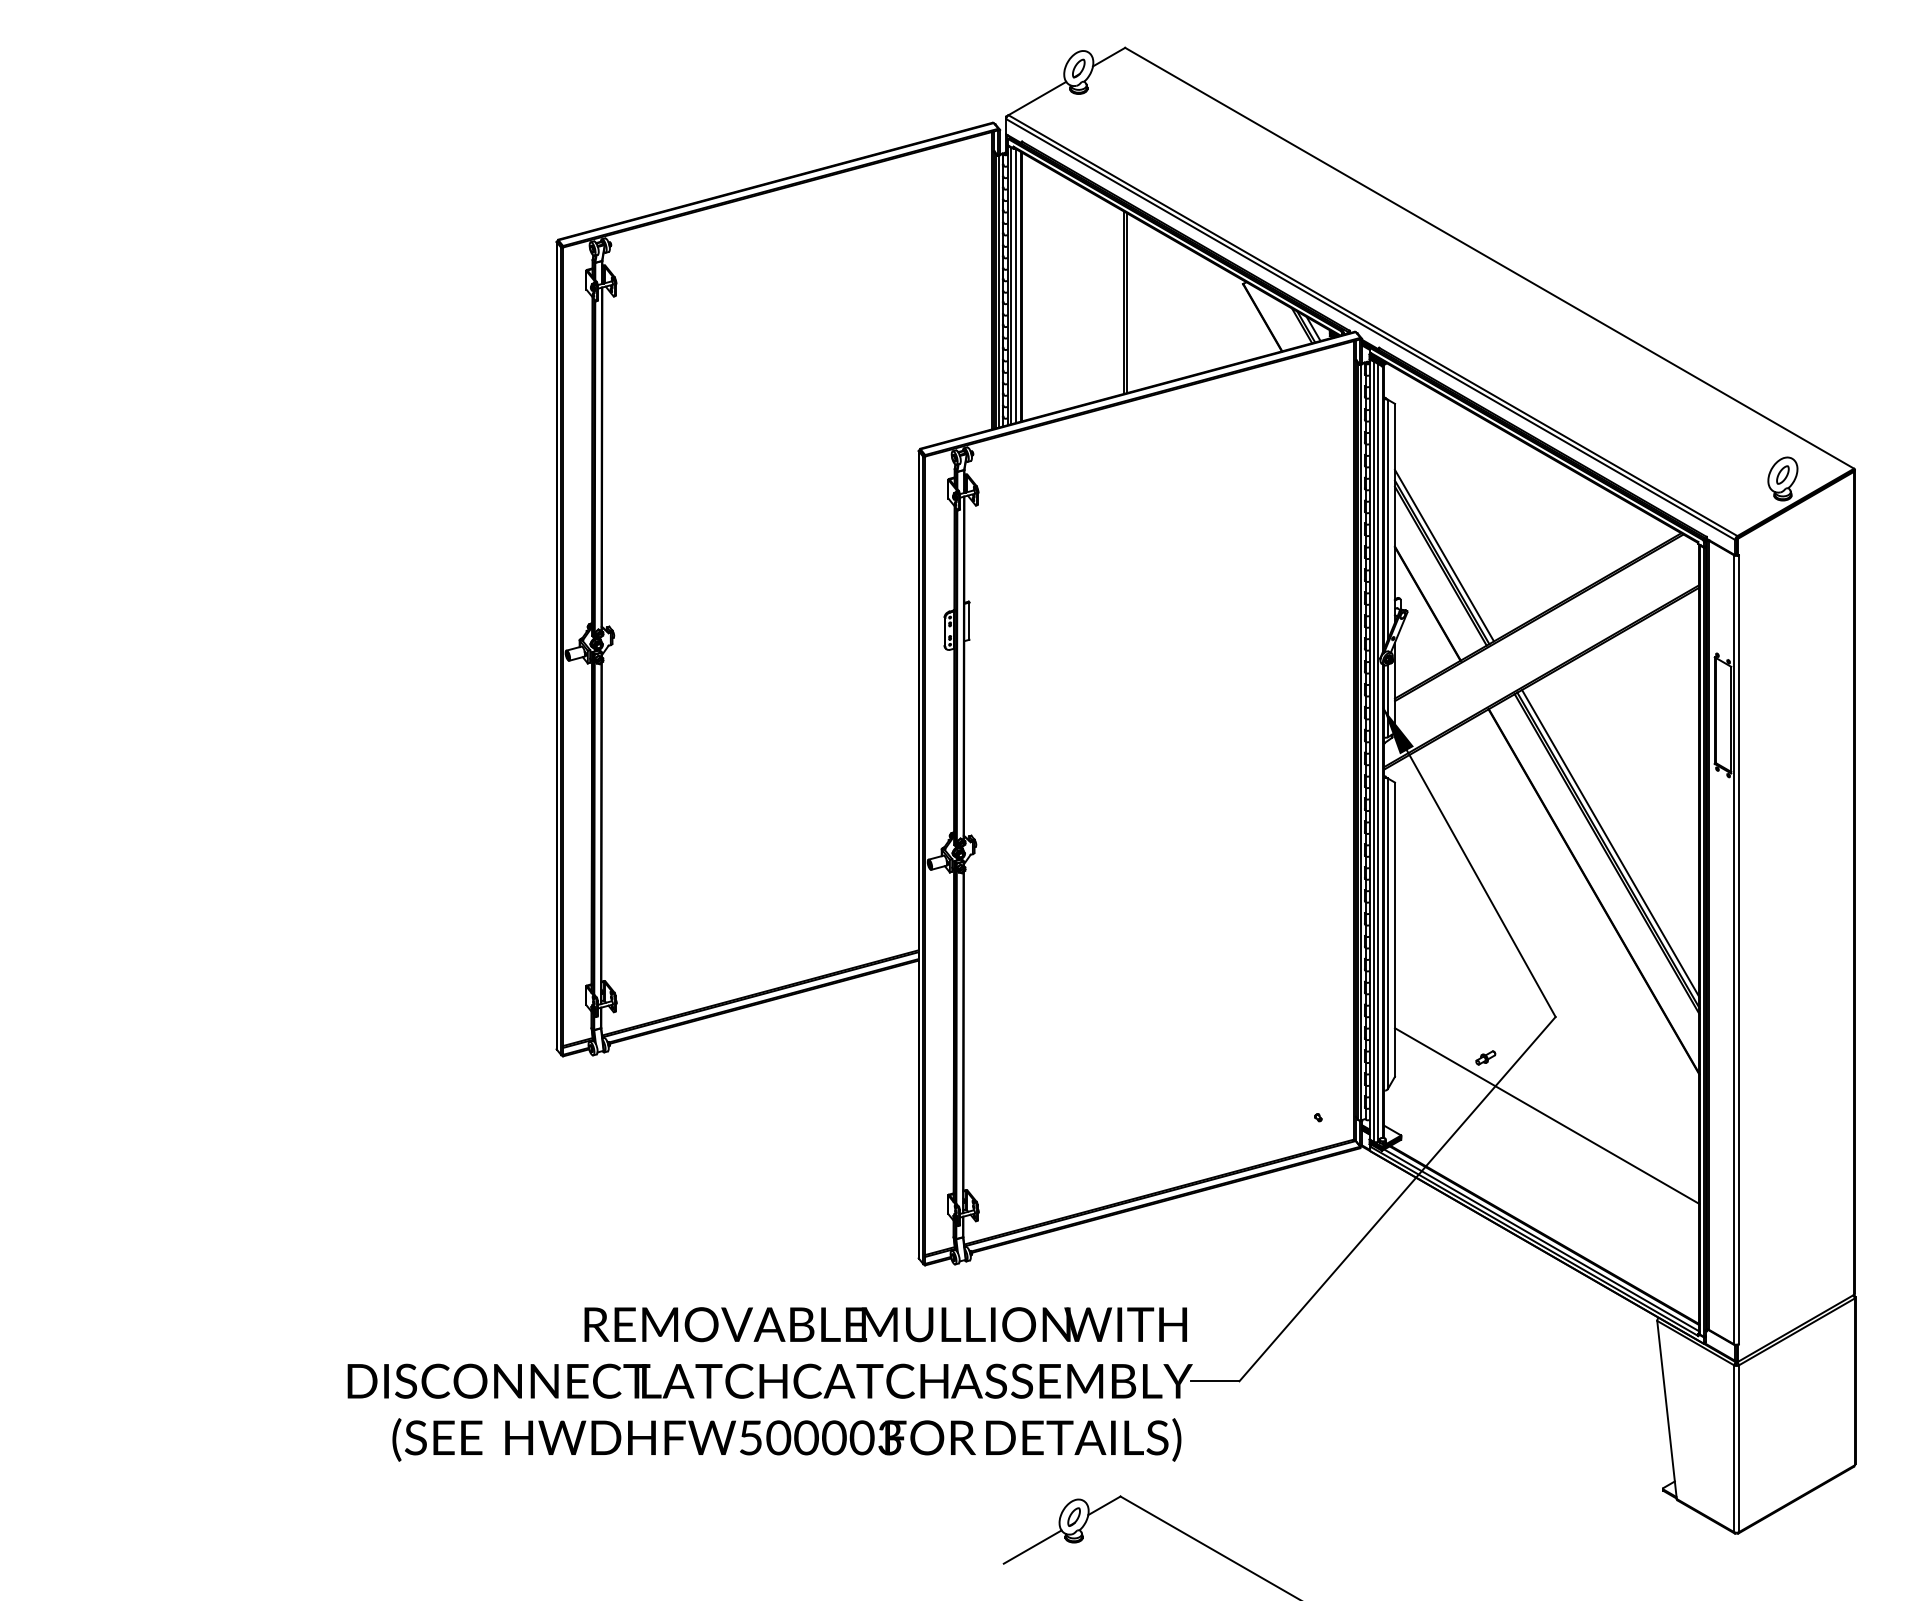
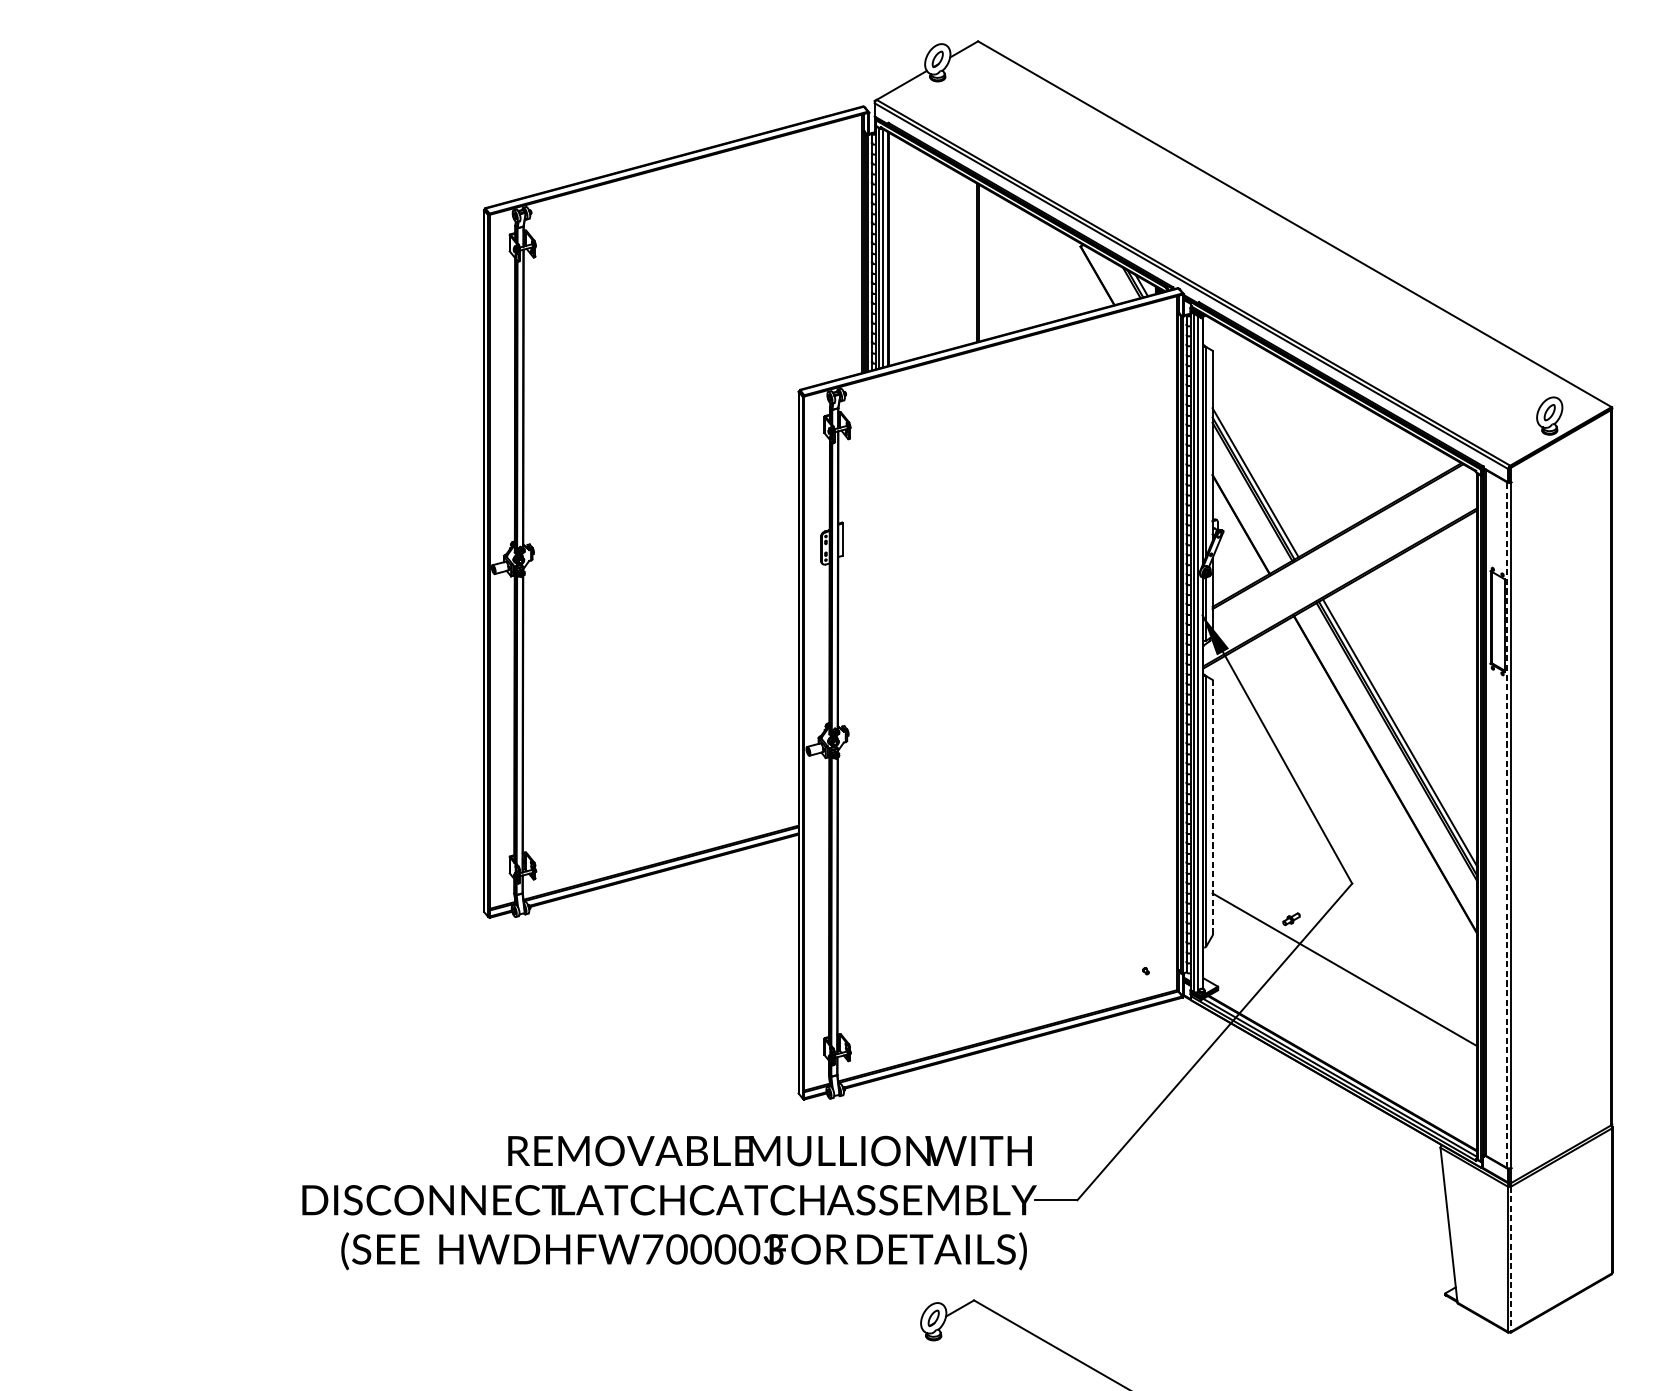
line: (1394, 930) -> (1212, 808), solid -> dashed
line: (1734, 949) -> (1507, 824), solid -> dashed
text: (750, 1437) -> (652, 1249), HWDHFW500003 -> HWDHFW700003
line: (1738, 1449) -> (1511, 1259), solid -> dashed
line: (1032, 1546) -> (897, 1343), removed

